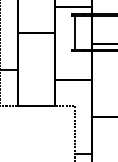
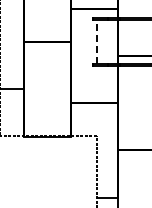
line: (75, 32) -> (97, 41), solid -> dashed

